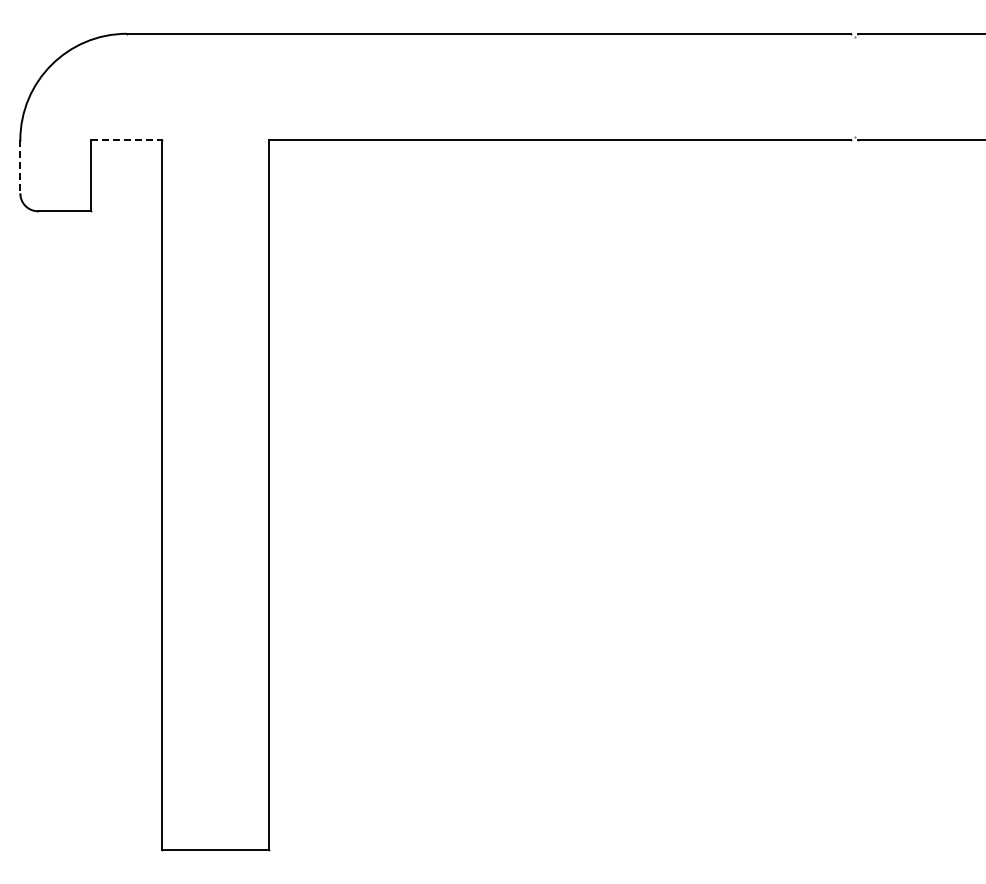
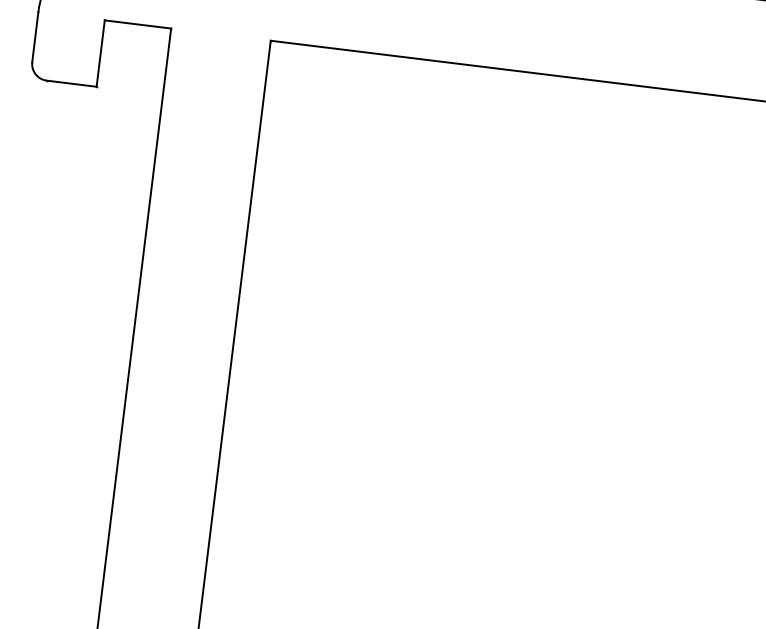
line: (127, 140) -> (138, 24), dashed -> solid
line: (20, 166) -> (35, 36), dashed -> solid

